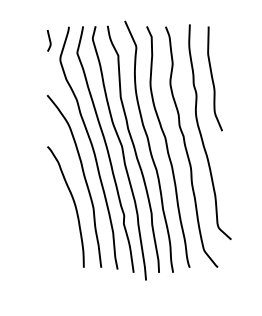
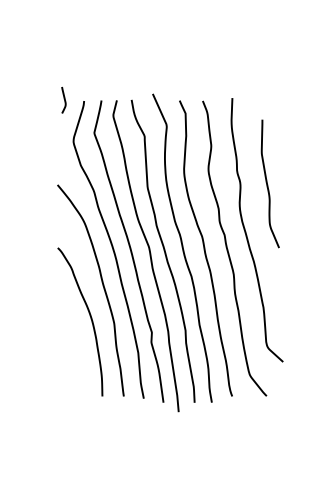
curve: (49, 41) -> (64, 100), moved
curve: (213, 79) -> (268, 184), moved

